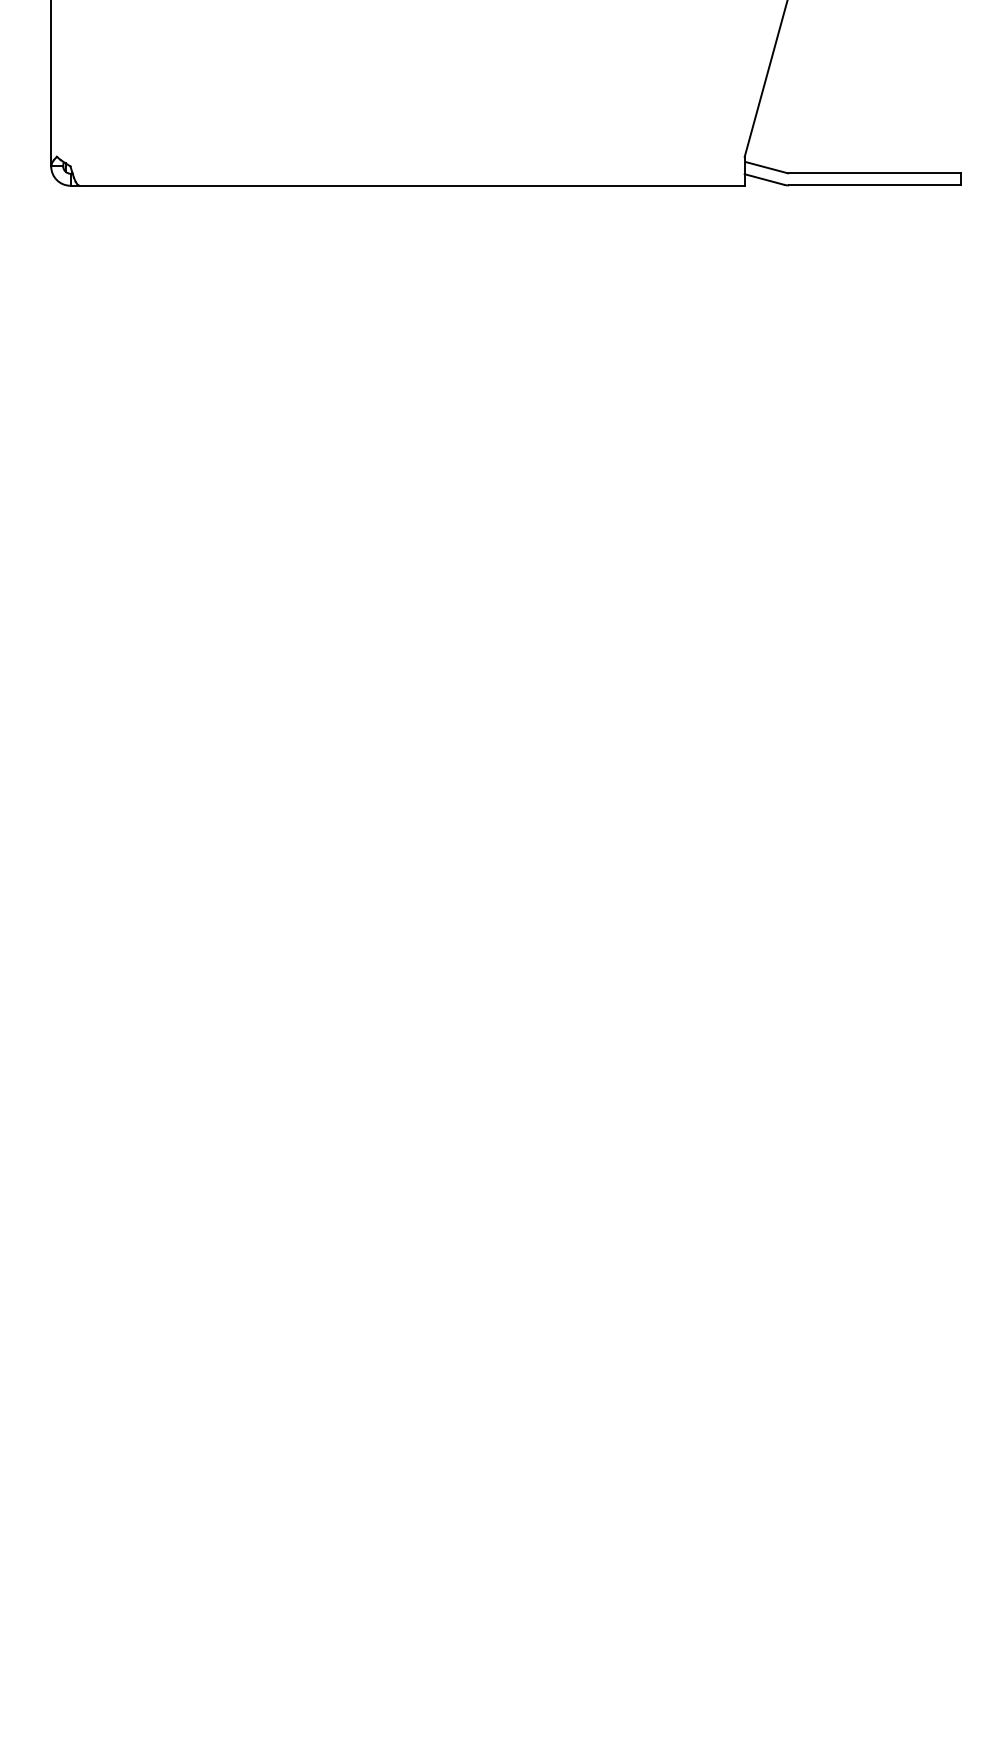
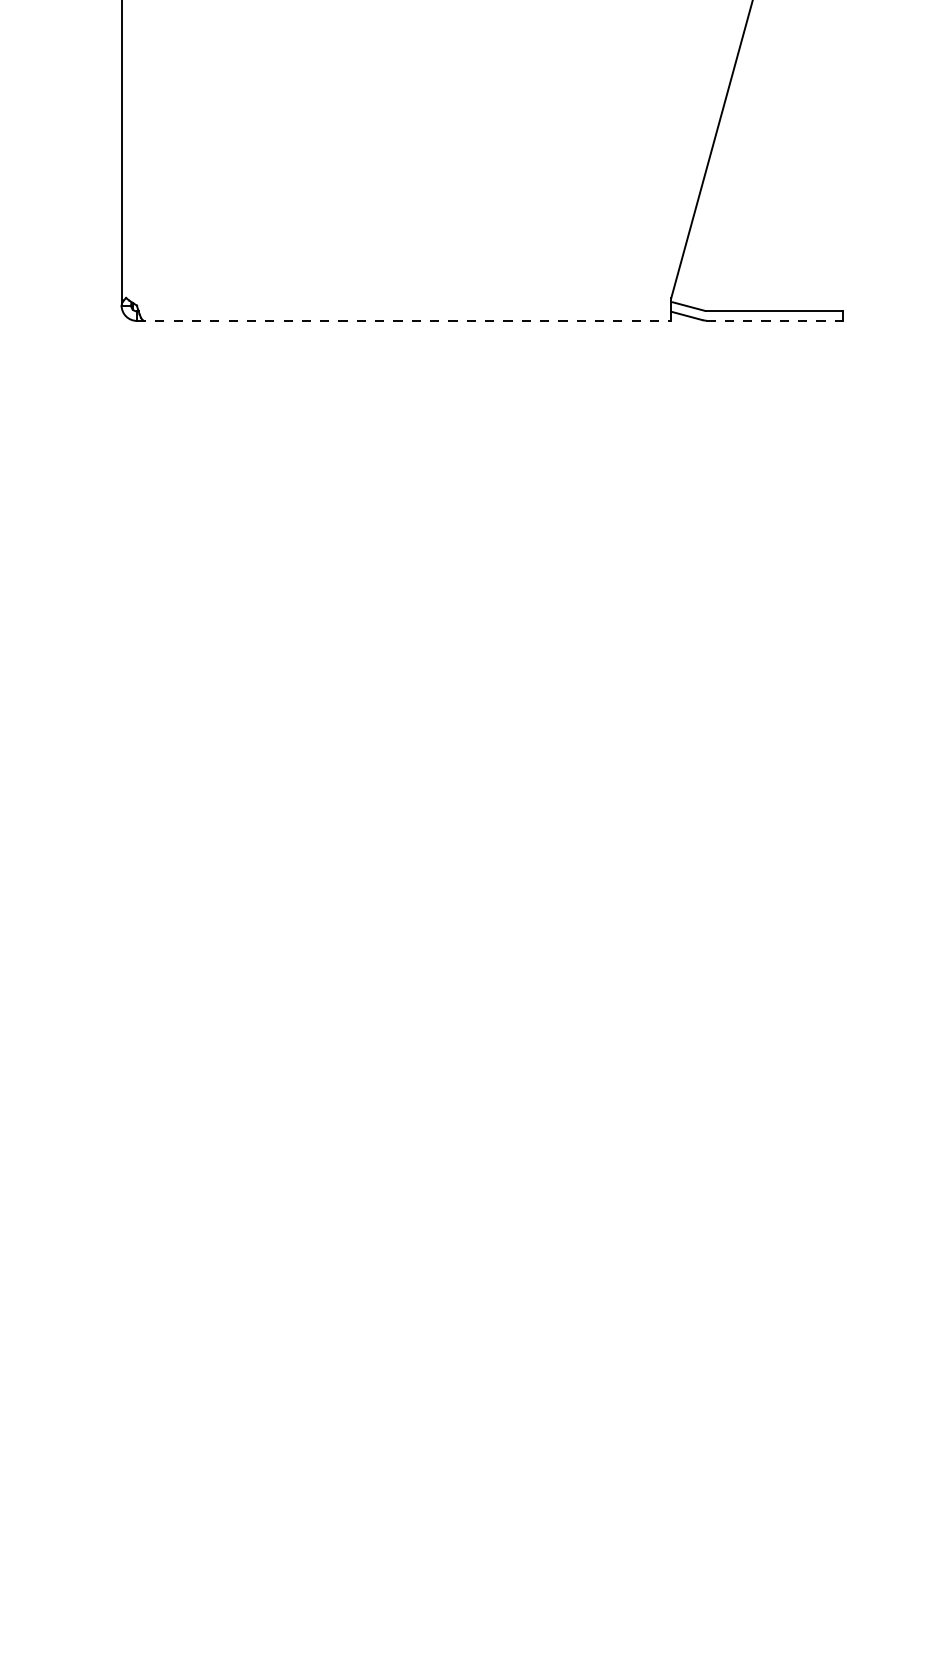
line: (408, 185) -> (404, 320), solid -> dashed
line: (874, 185) -> (774, 320), solid -> dashed

